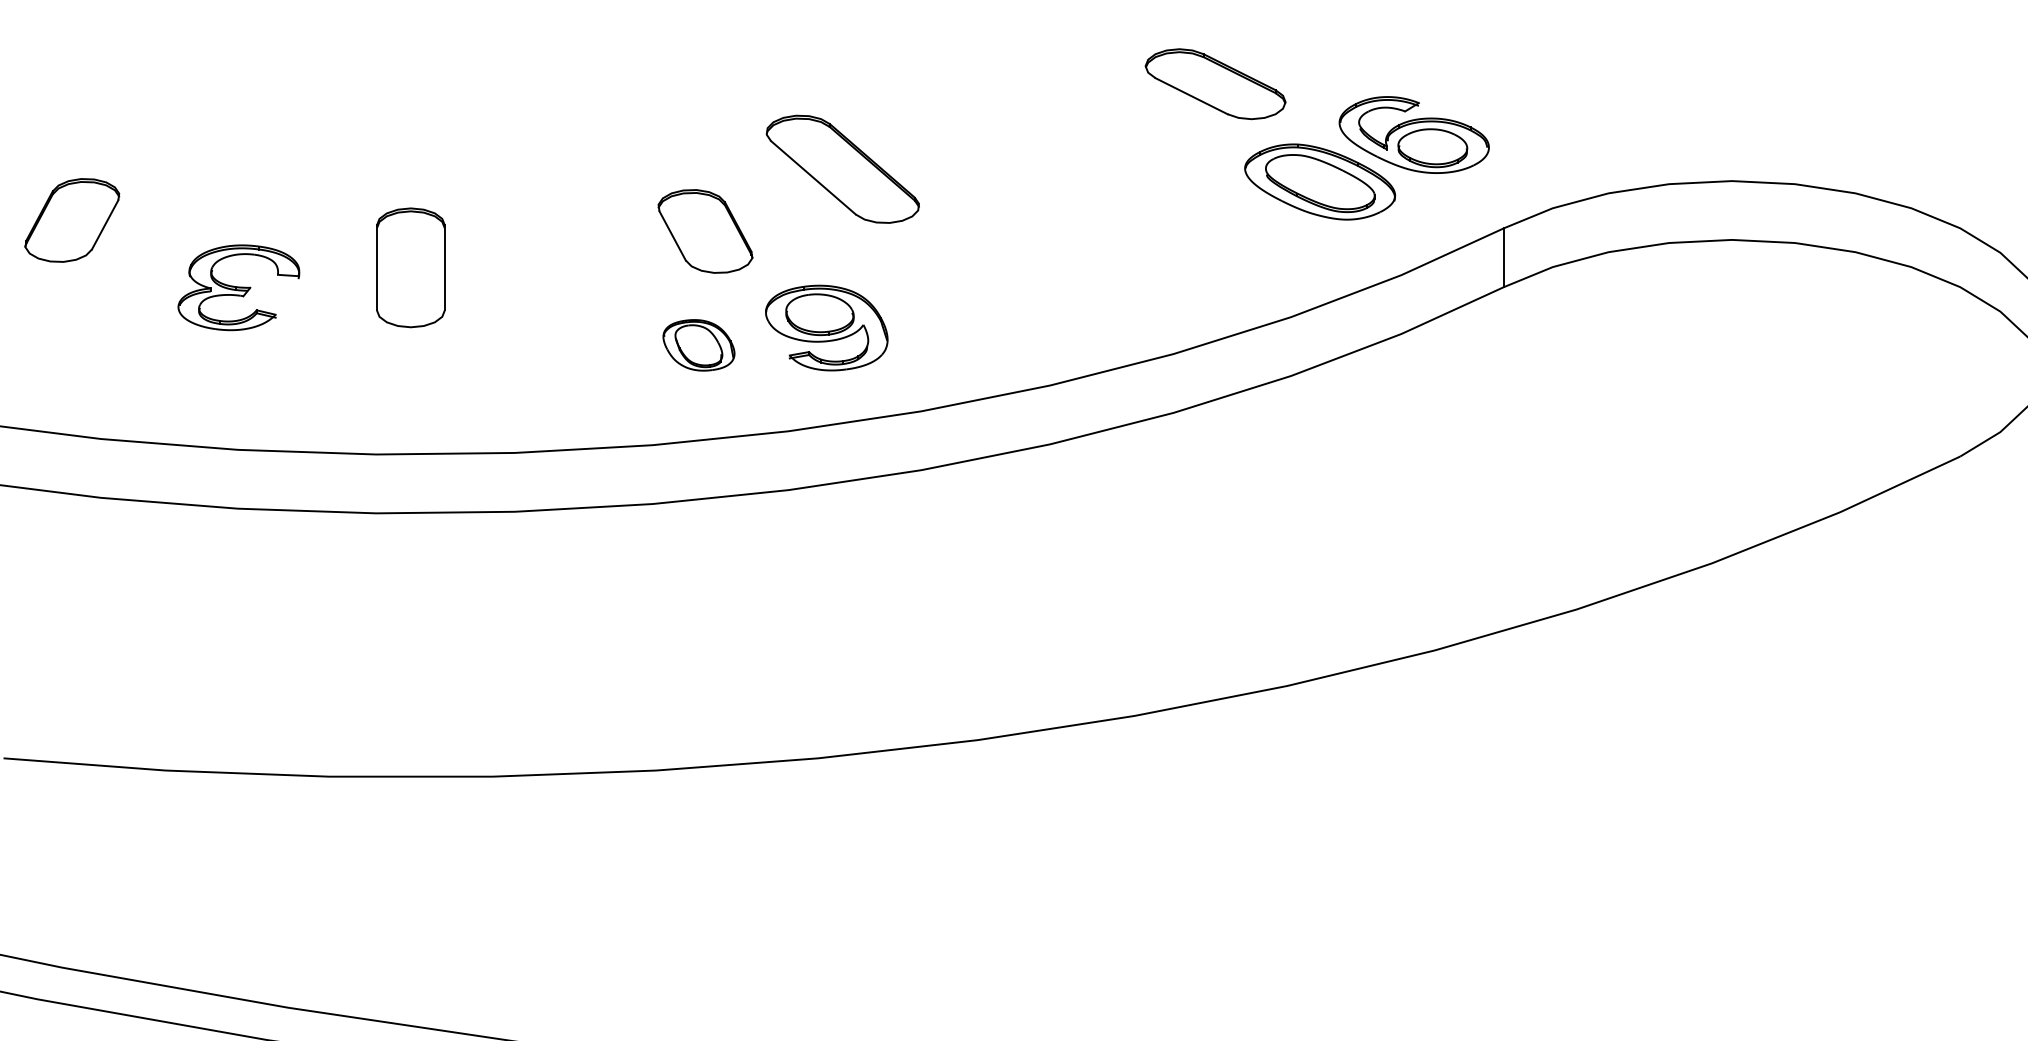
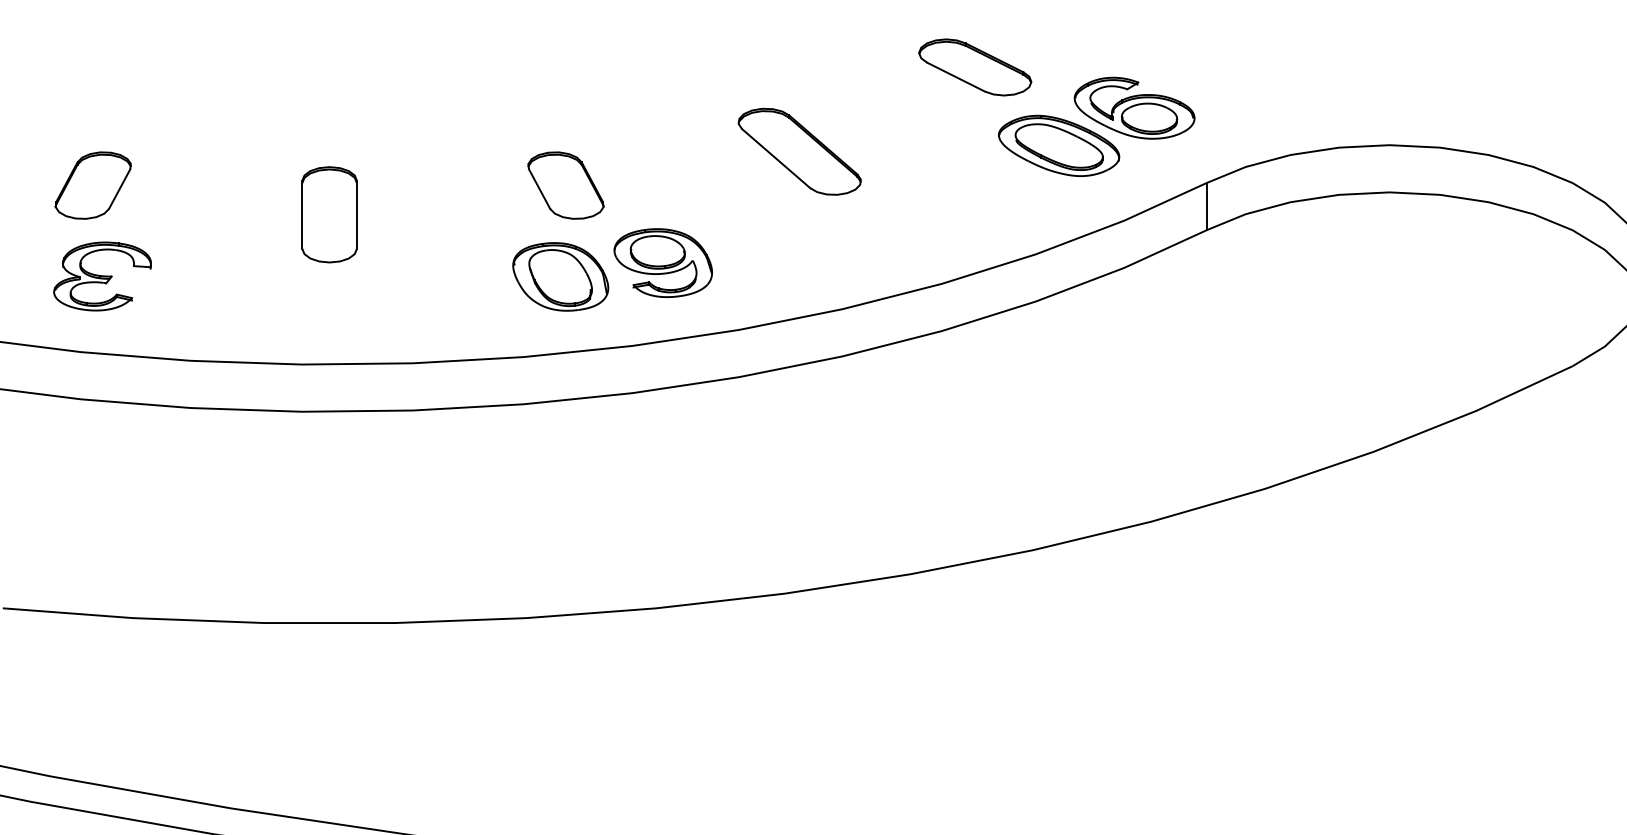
part: (842, 168) -> (799, 151), moved
part: (72, 220) -> (93, 185), moved
part: (238, 287) -> (102, 276), moved
part: (698, 345) -> (560, 277), size x1.67

